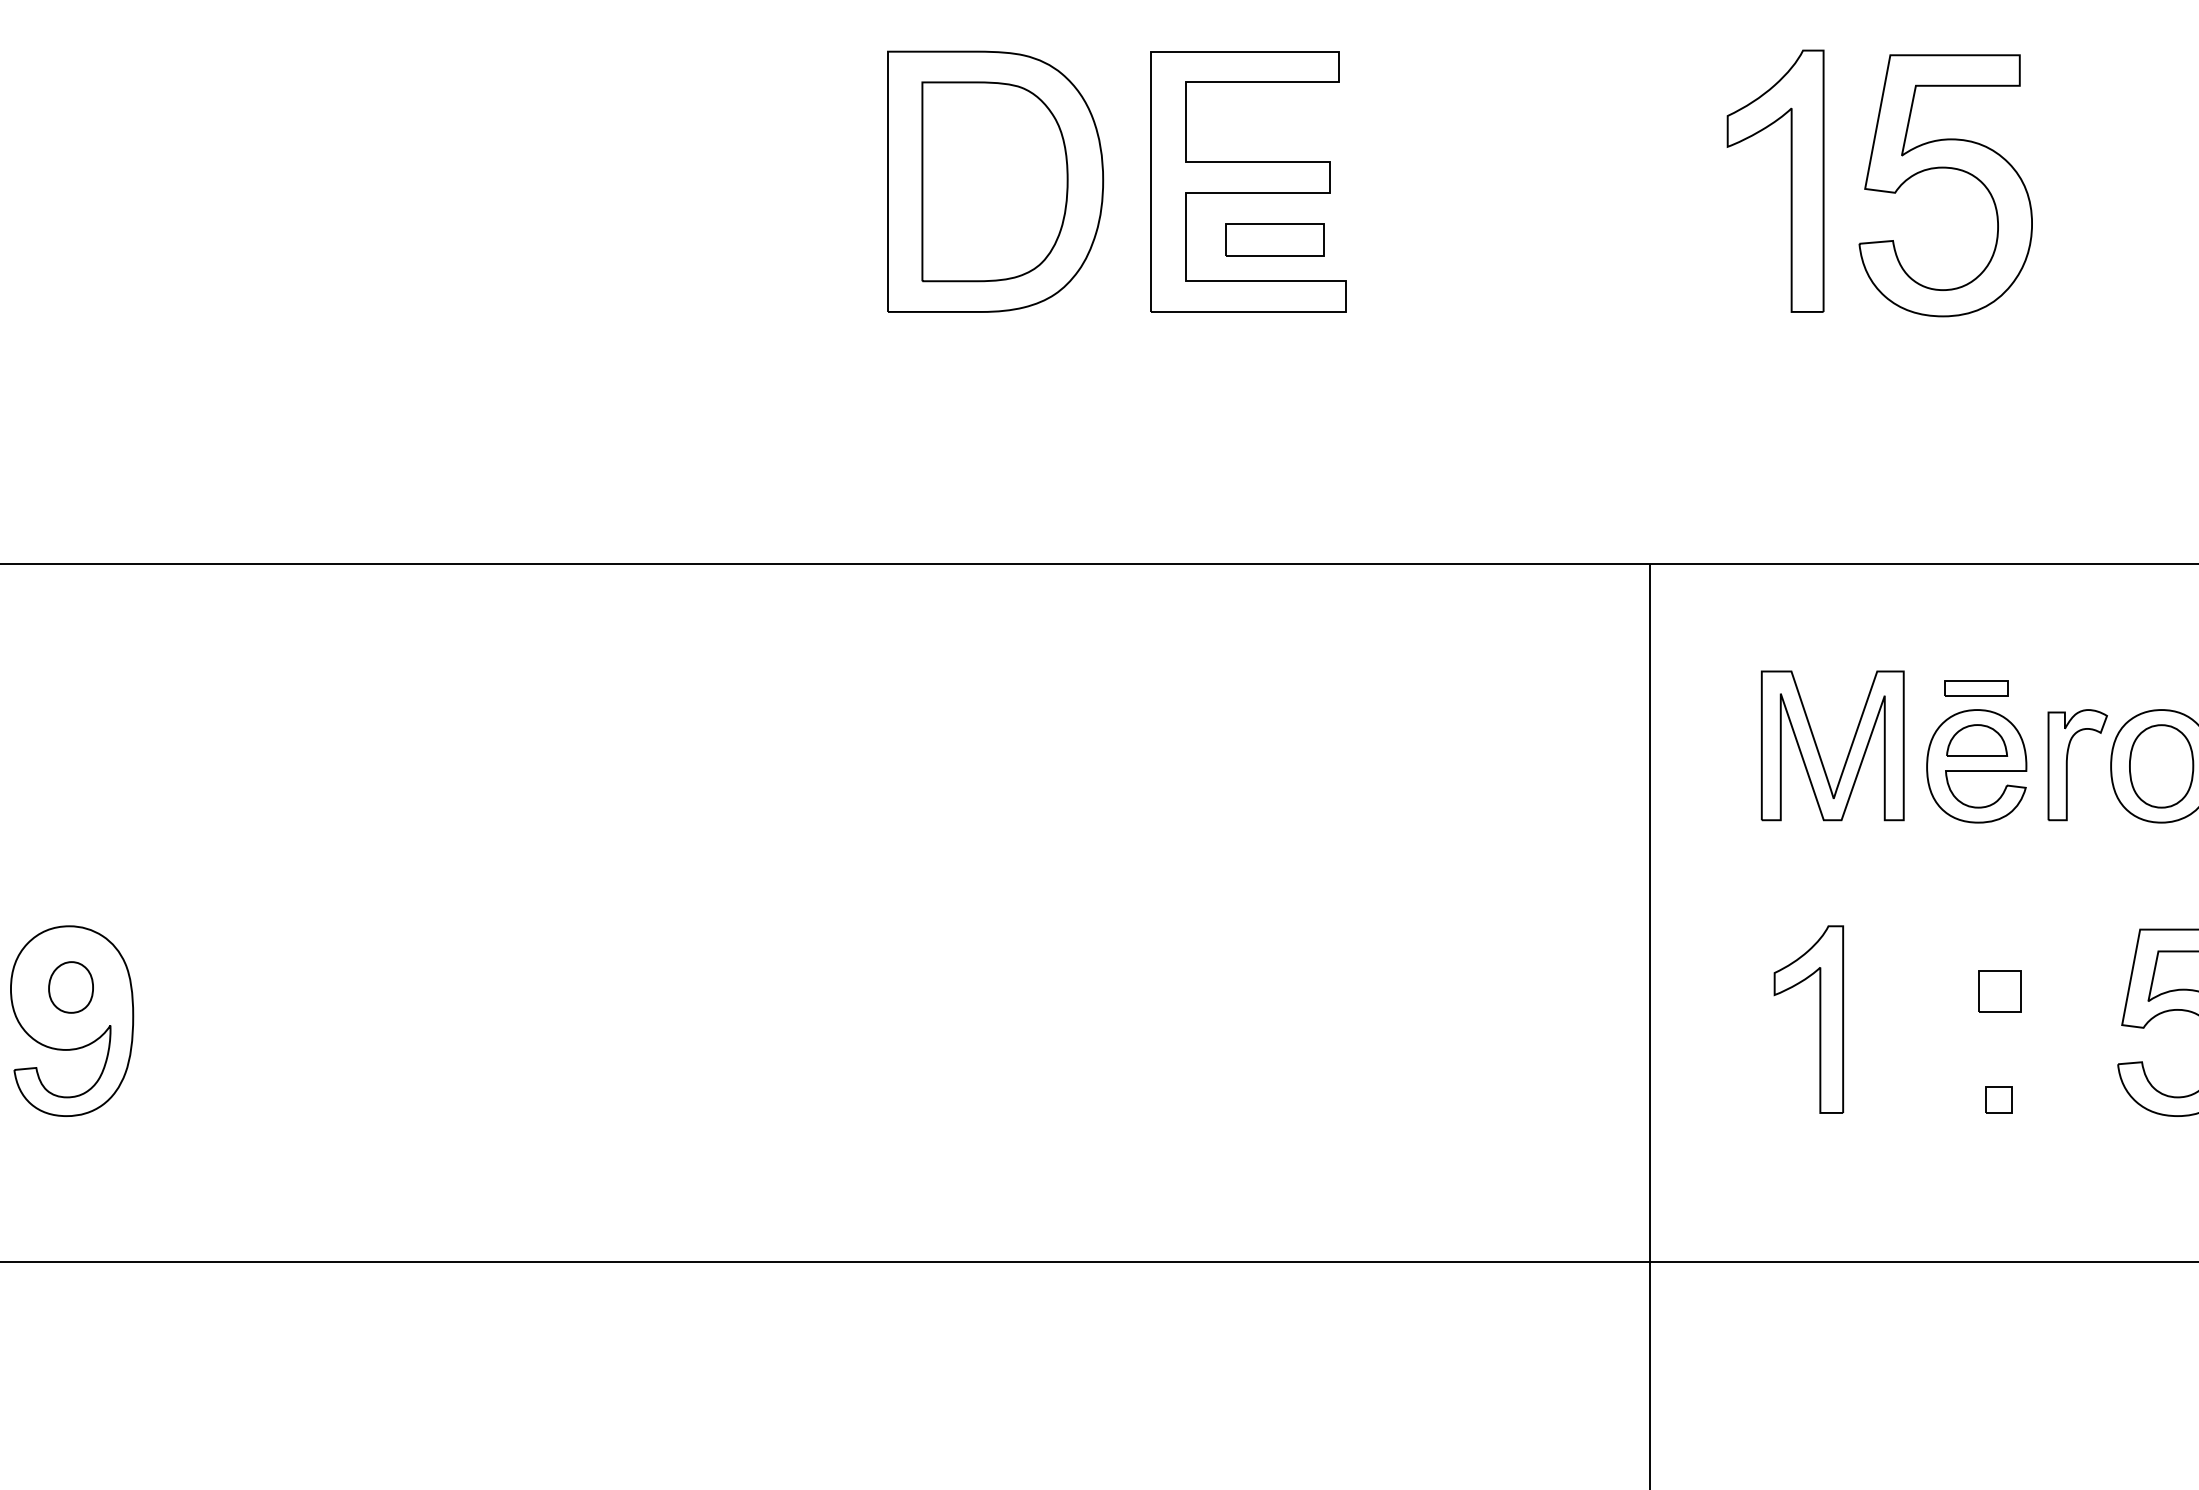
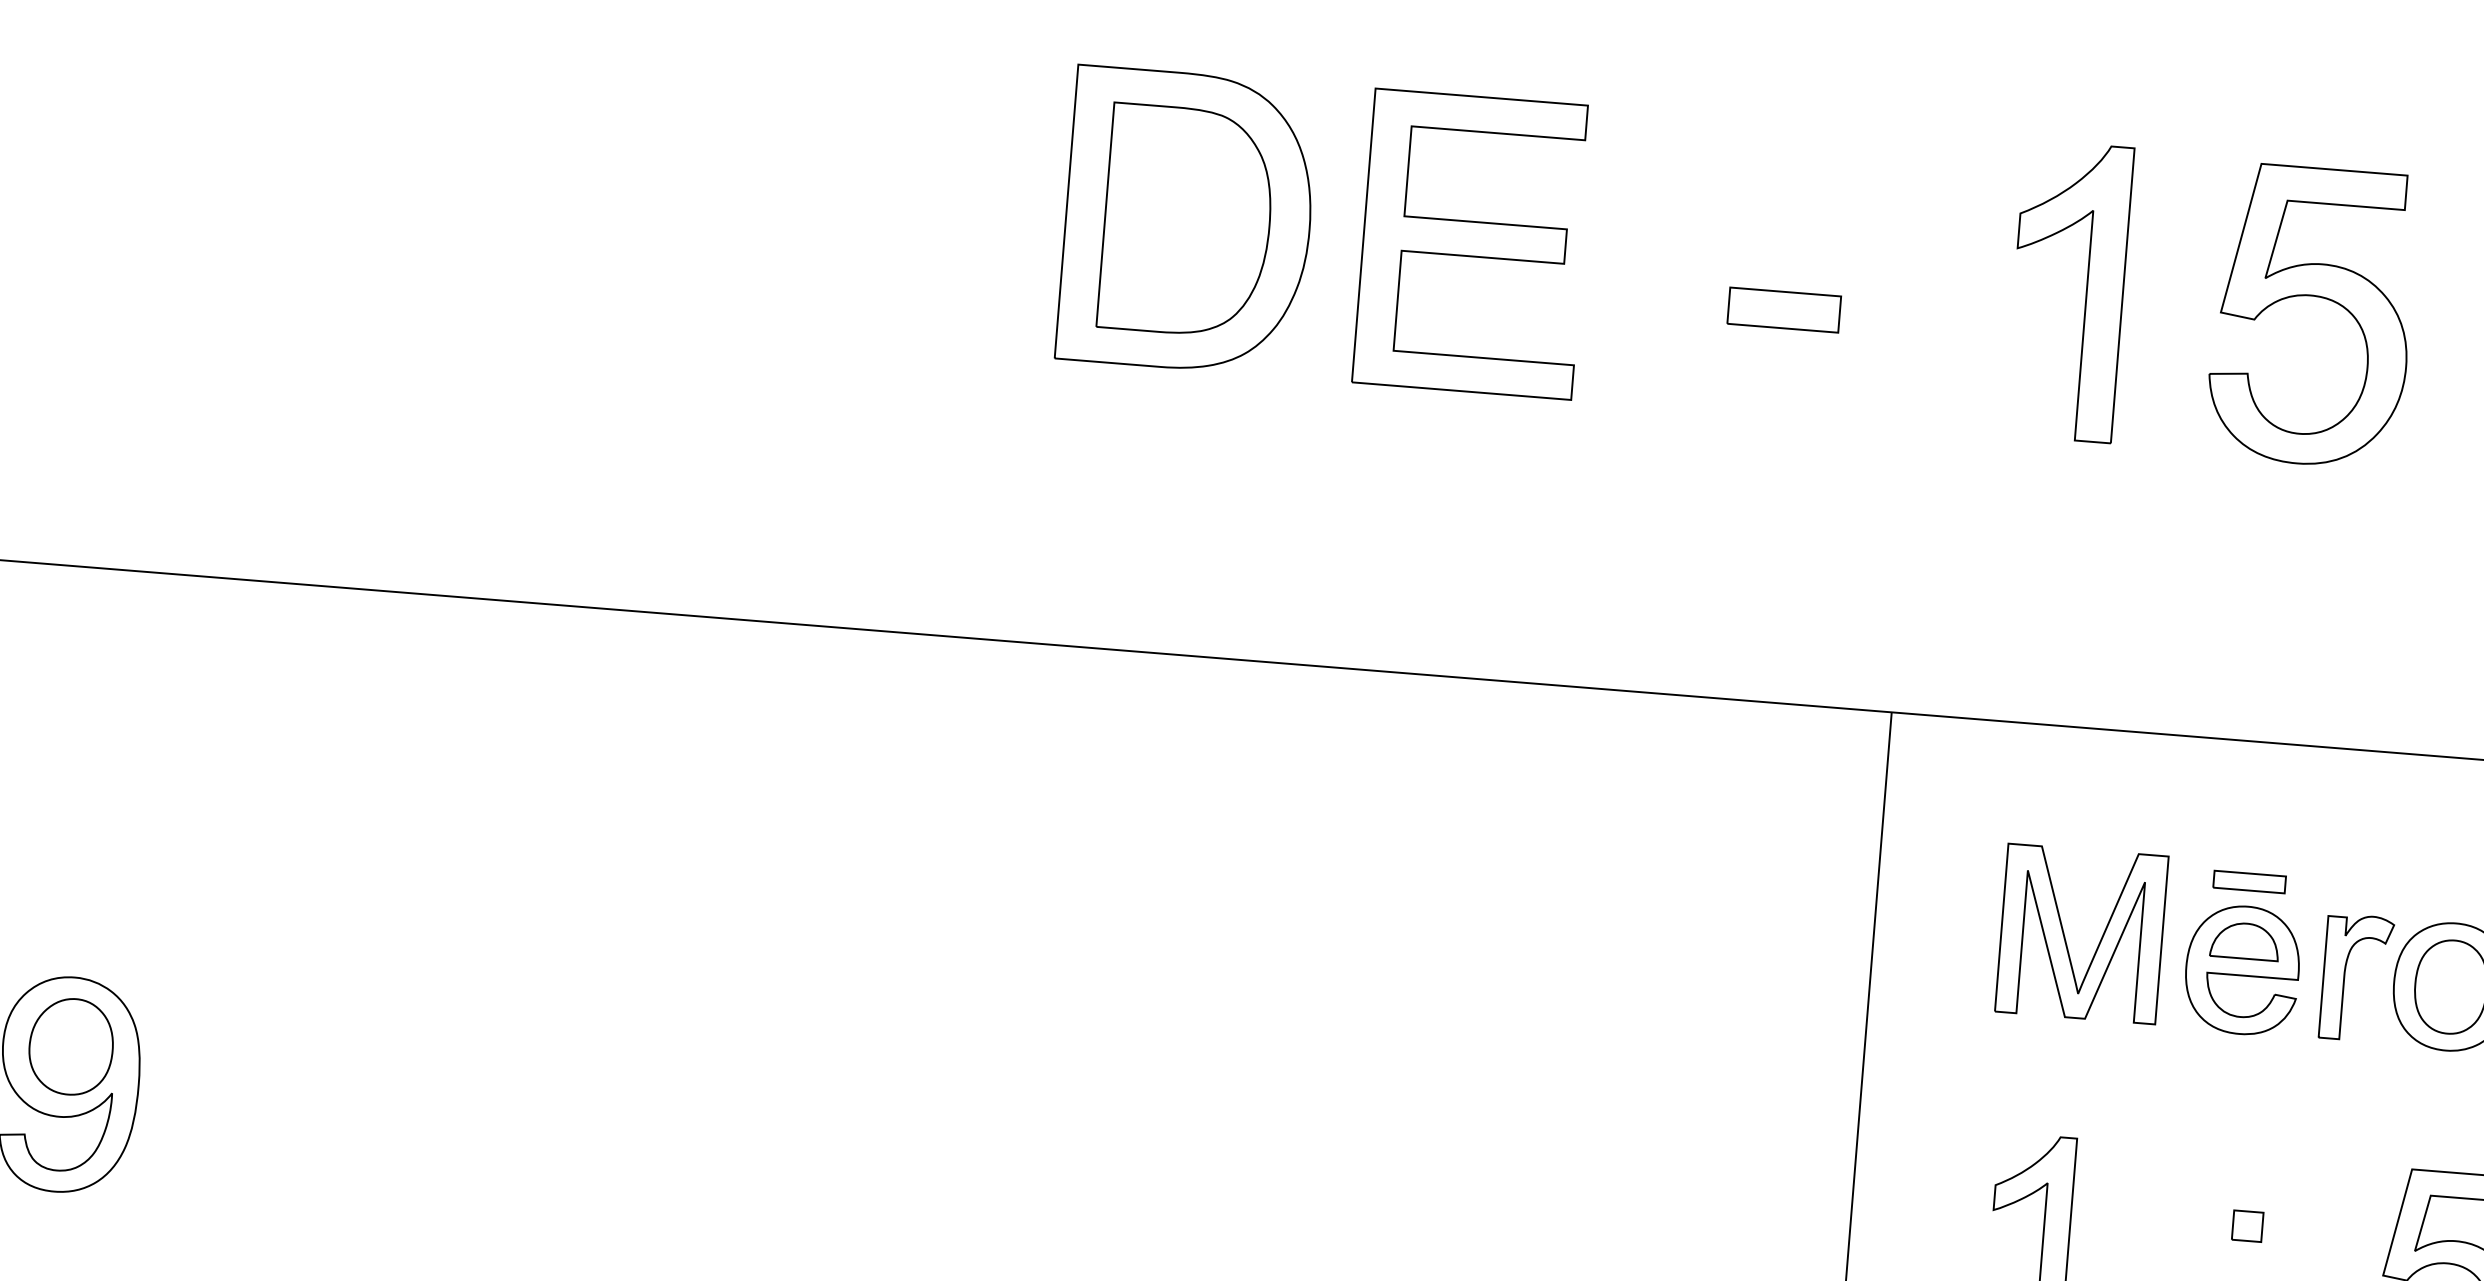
part: (1945, 168) -> (2313, 296), moved
part: (1274, 239) -> (1784, 309), moved
part: (70, 987) -> (70, 1046), size x1.67
part: (1998, 990) -> (2246, 1225), size x0.62

